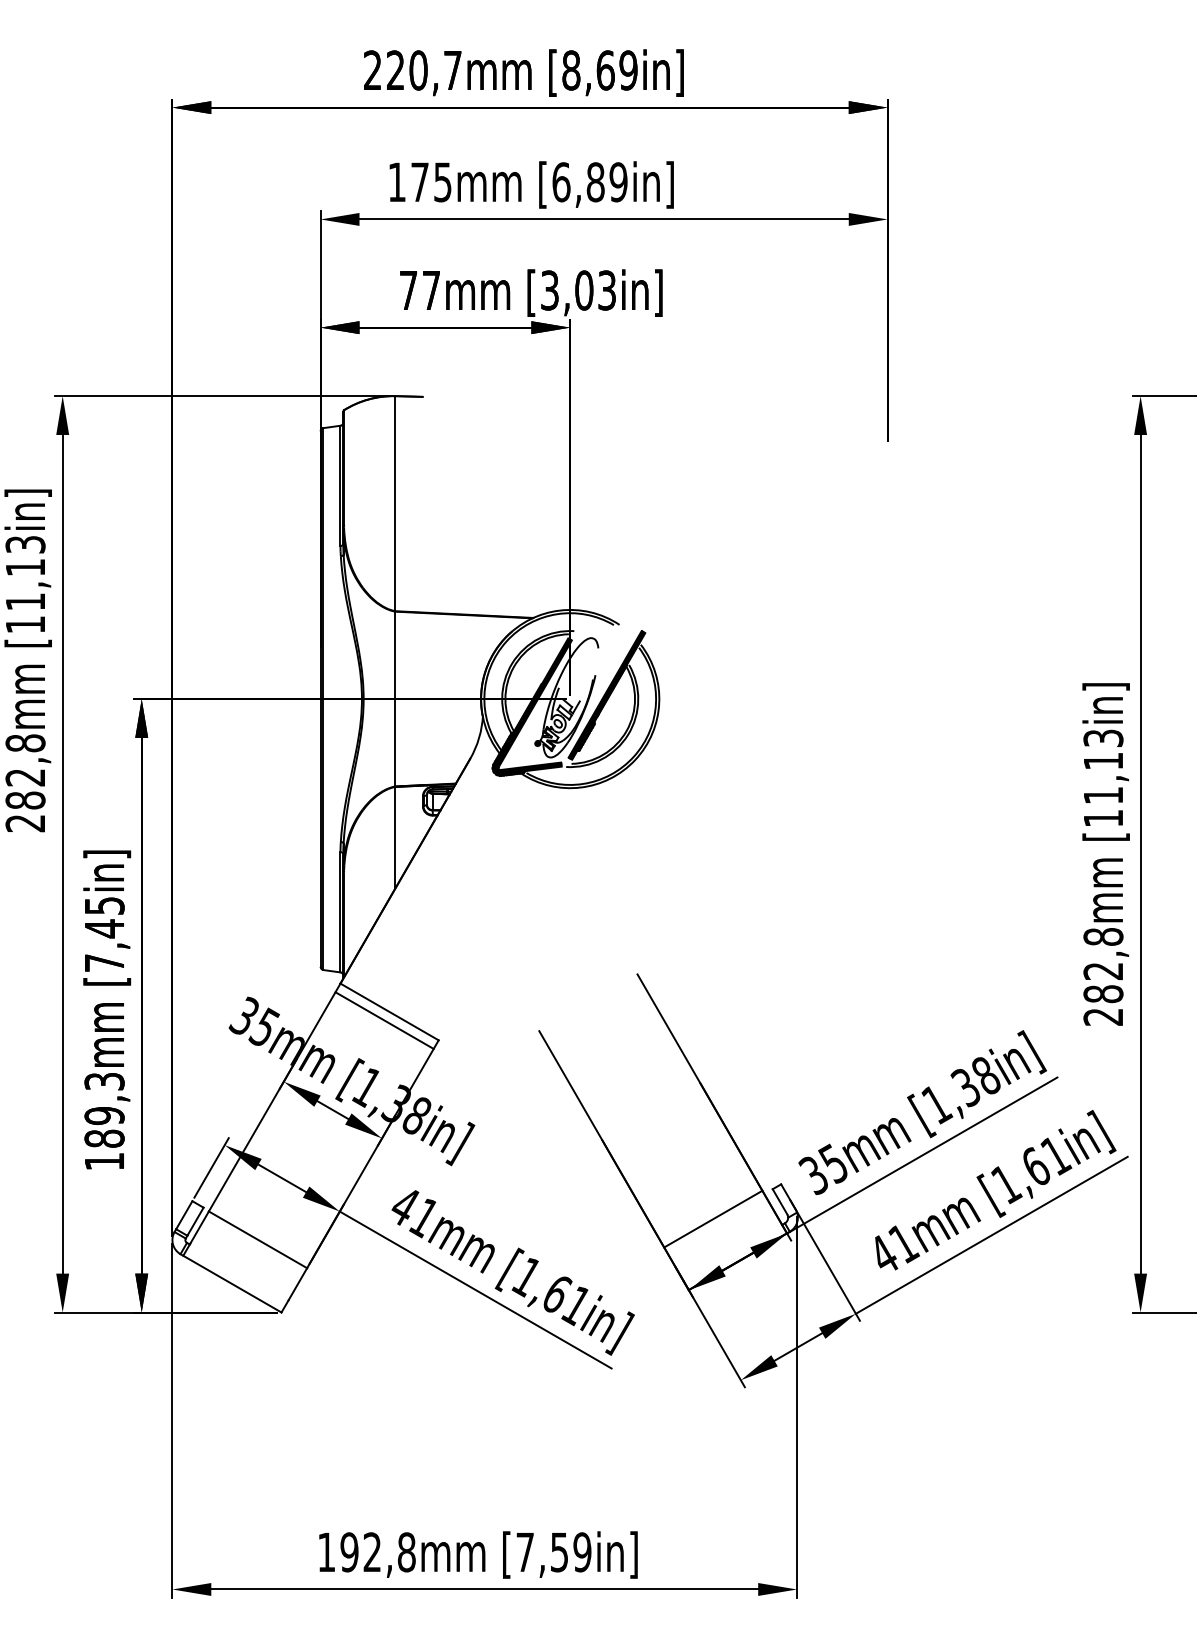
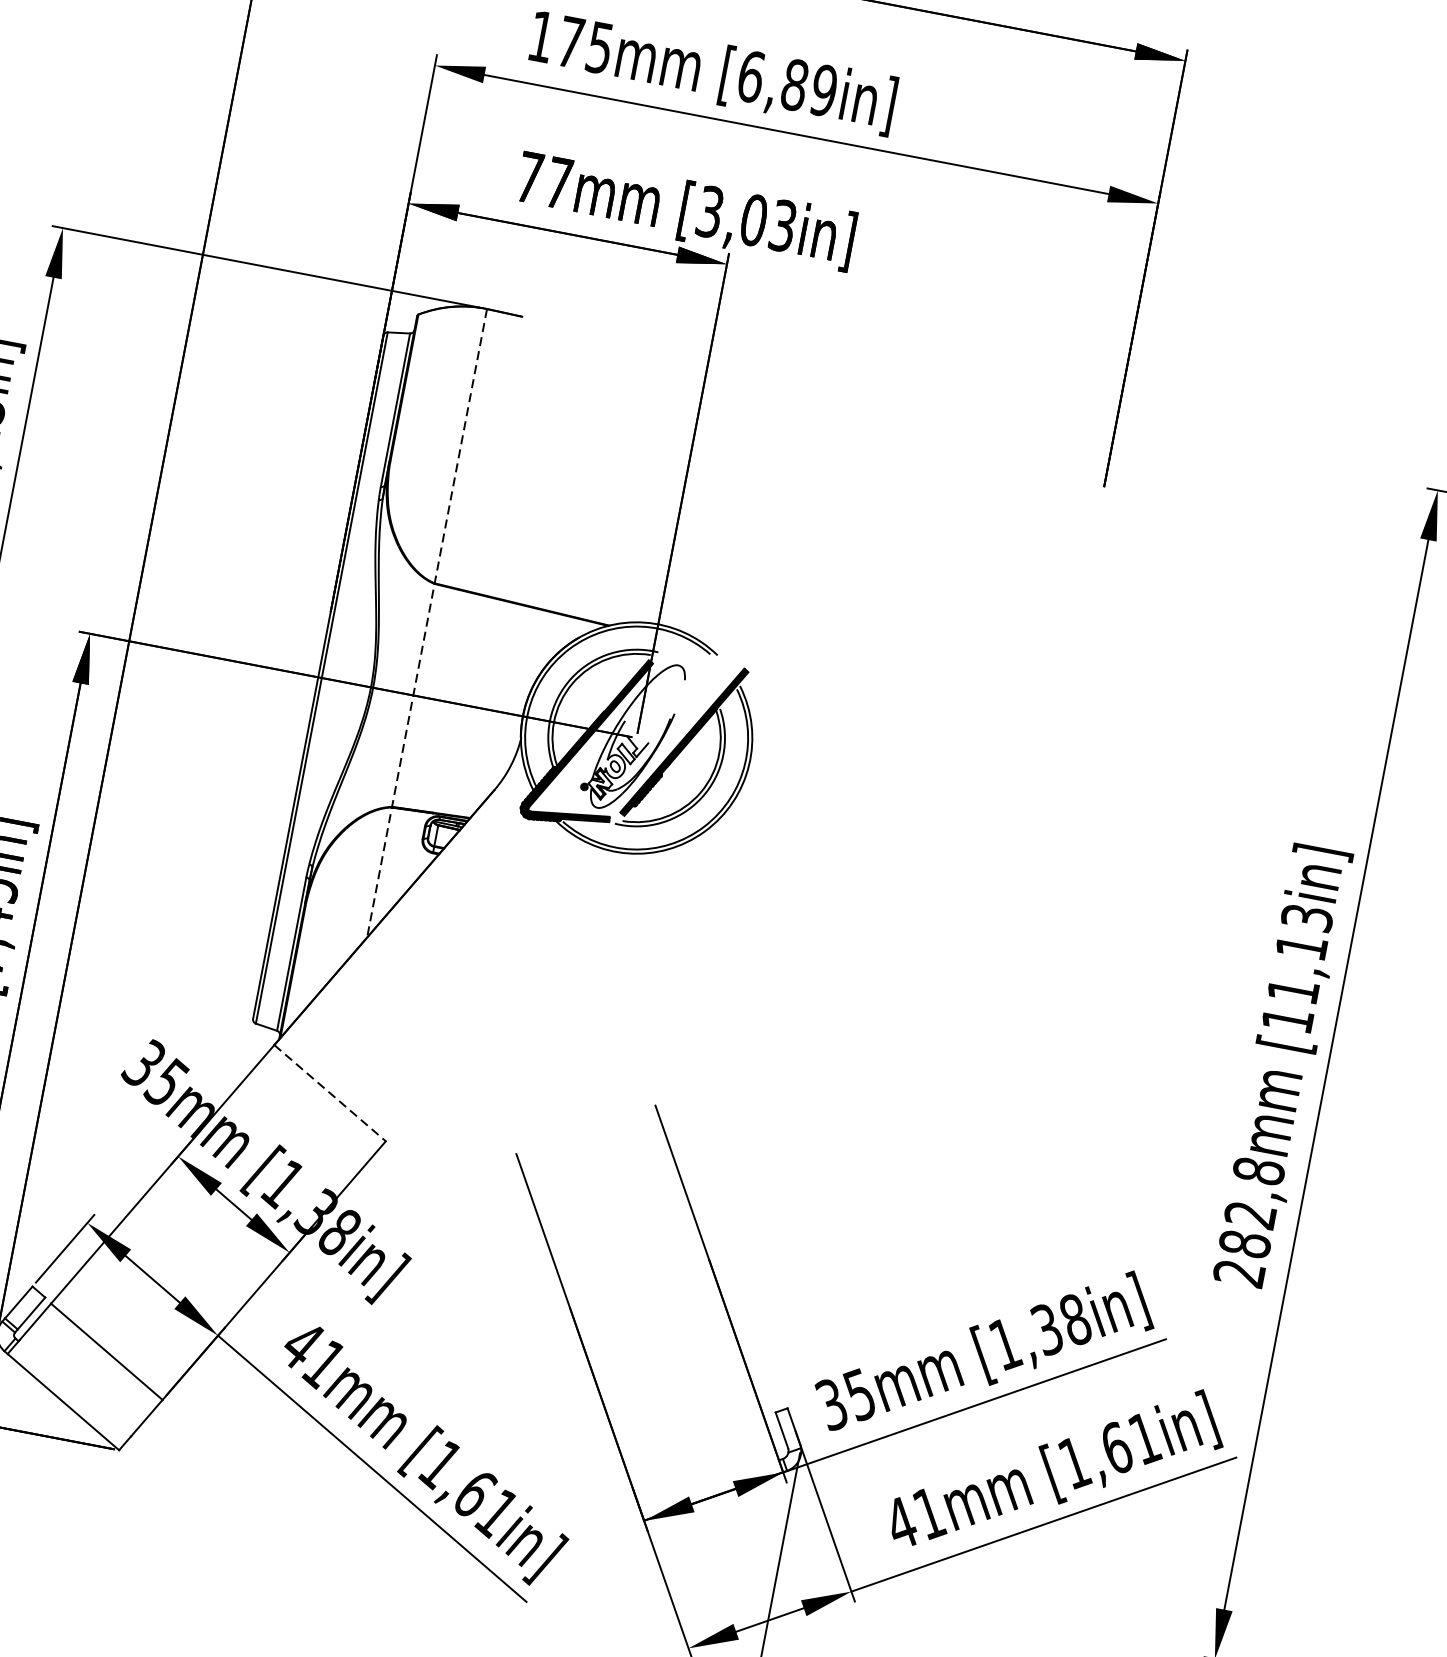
line: (395, 643) -> (427, 624), solid -> dashed
line: (389, 1011) -> (330, 1092), solid -> dashed
line: (384, 1020) -> (321, 1102), removed
line: (713, 1218) -> (692, 1435), removed

